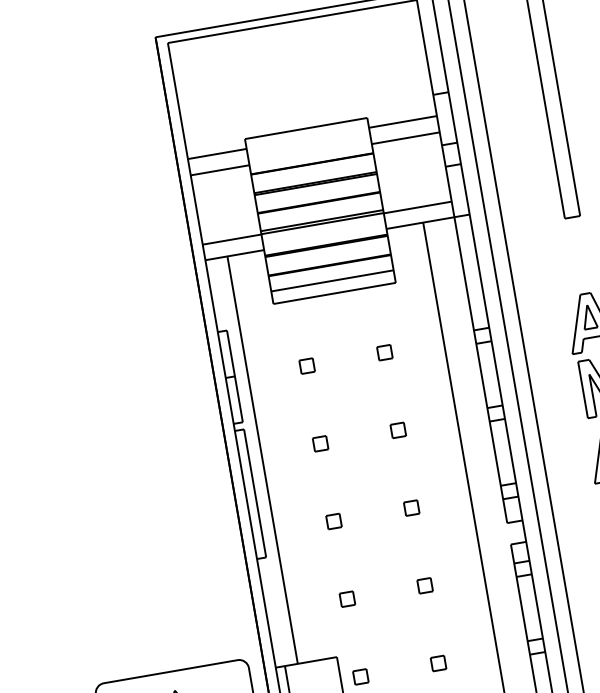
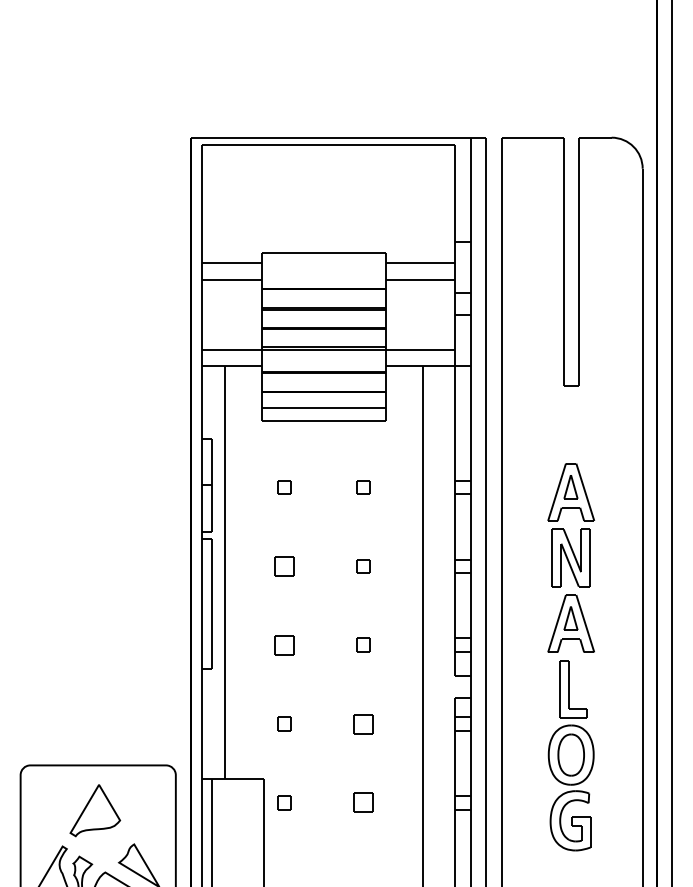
part: (320, 443) -> (284, 566), size x1.4
part: (333, 520) -> (284, 644), size x1.4
part: (425, 585) -> (363, 723), size x1.4
part: (438, 663) -> (363, 802), size x1.4

